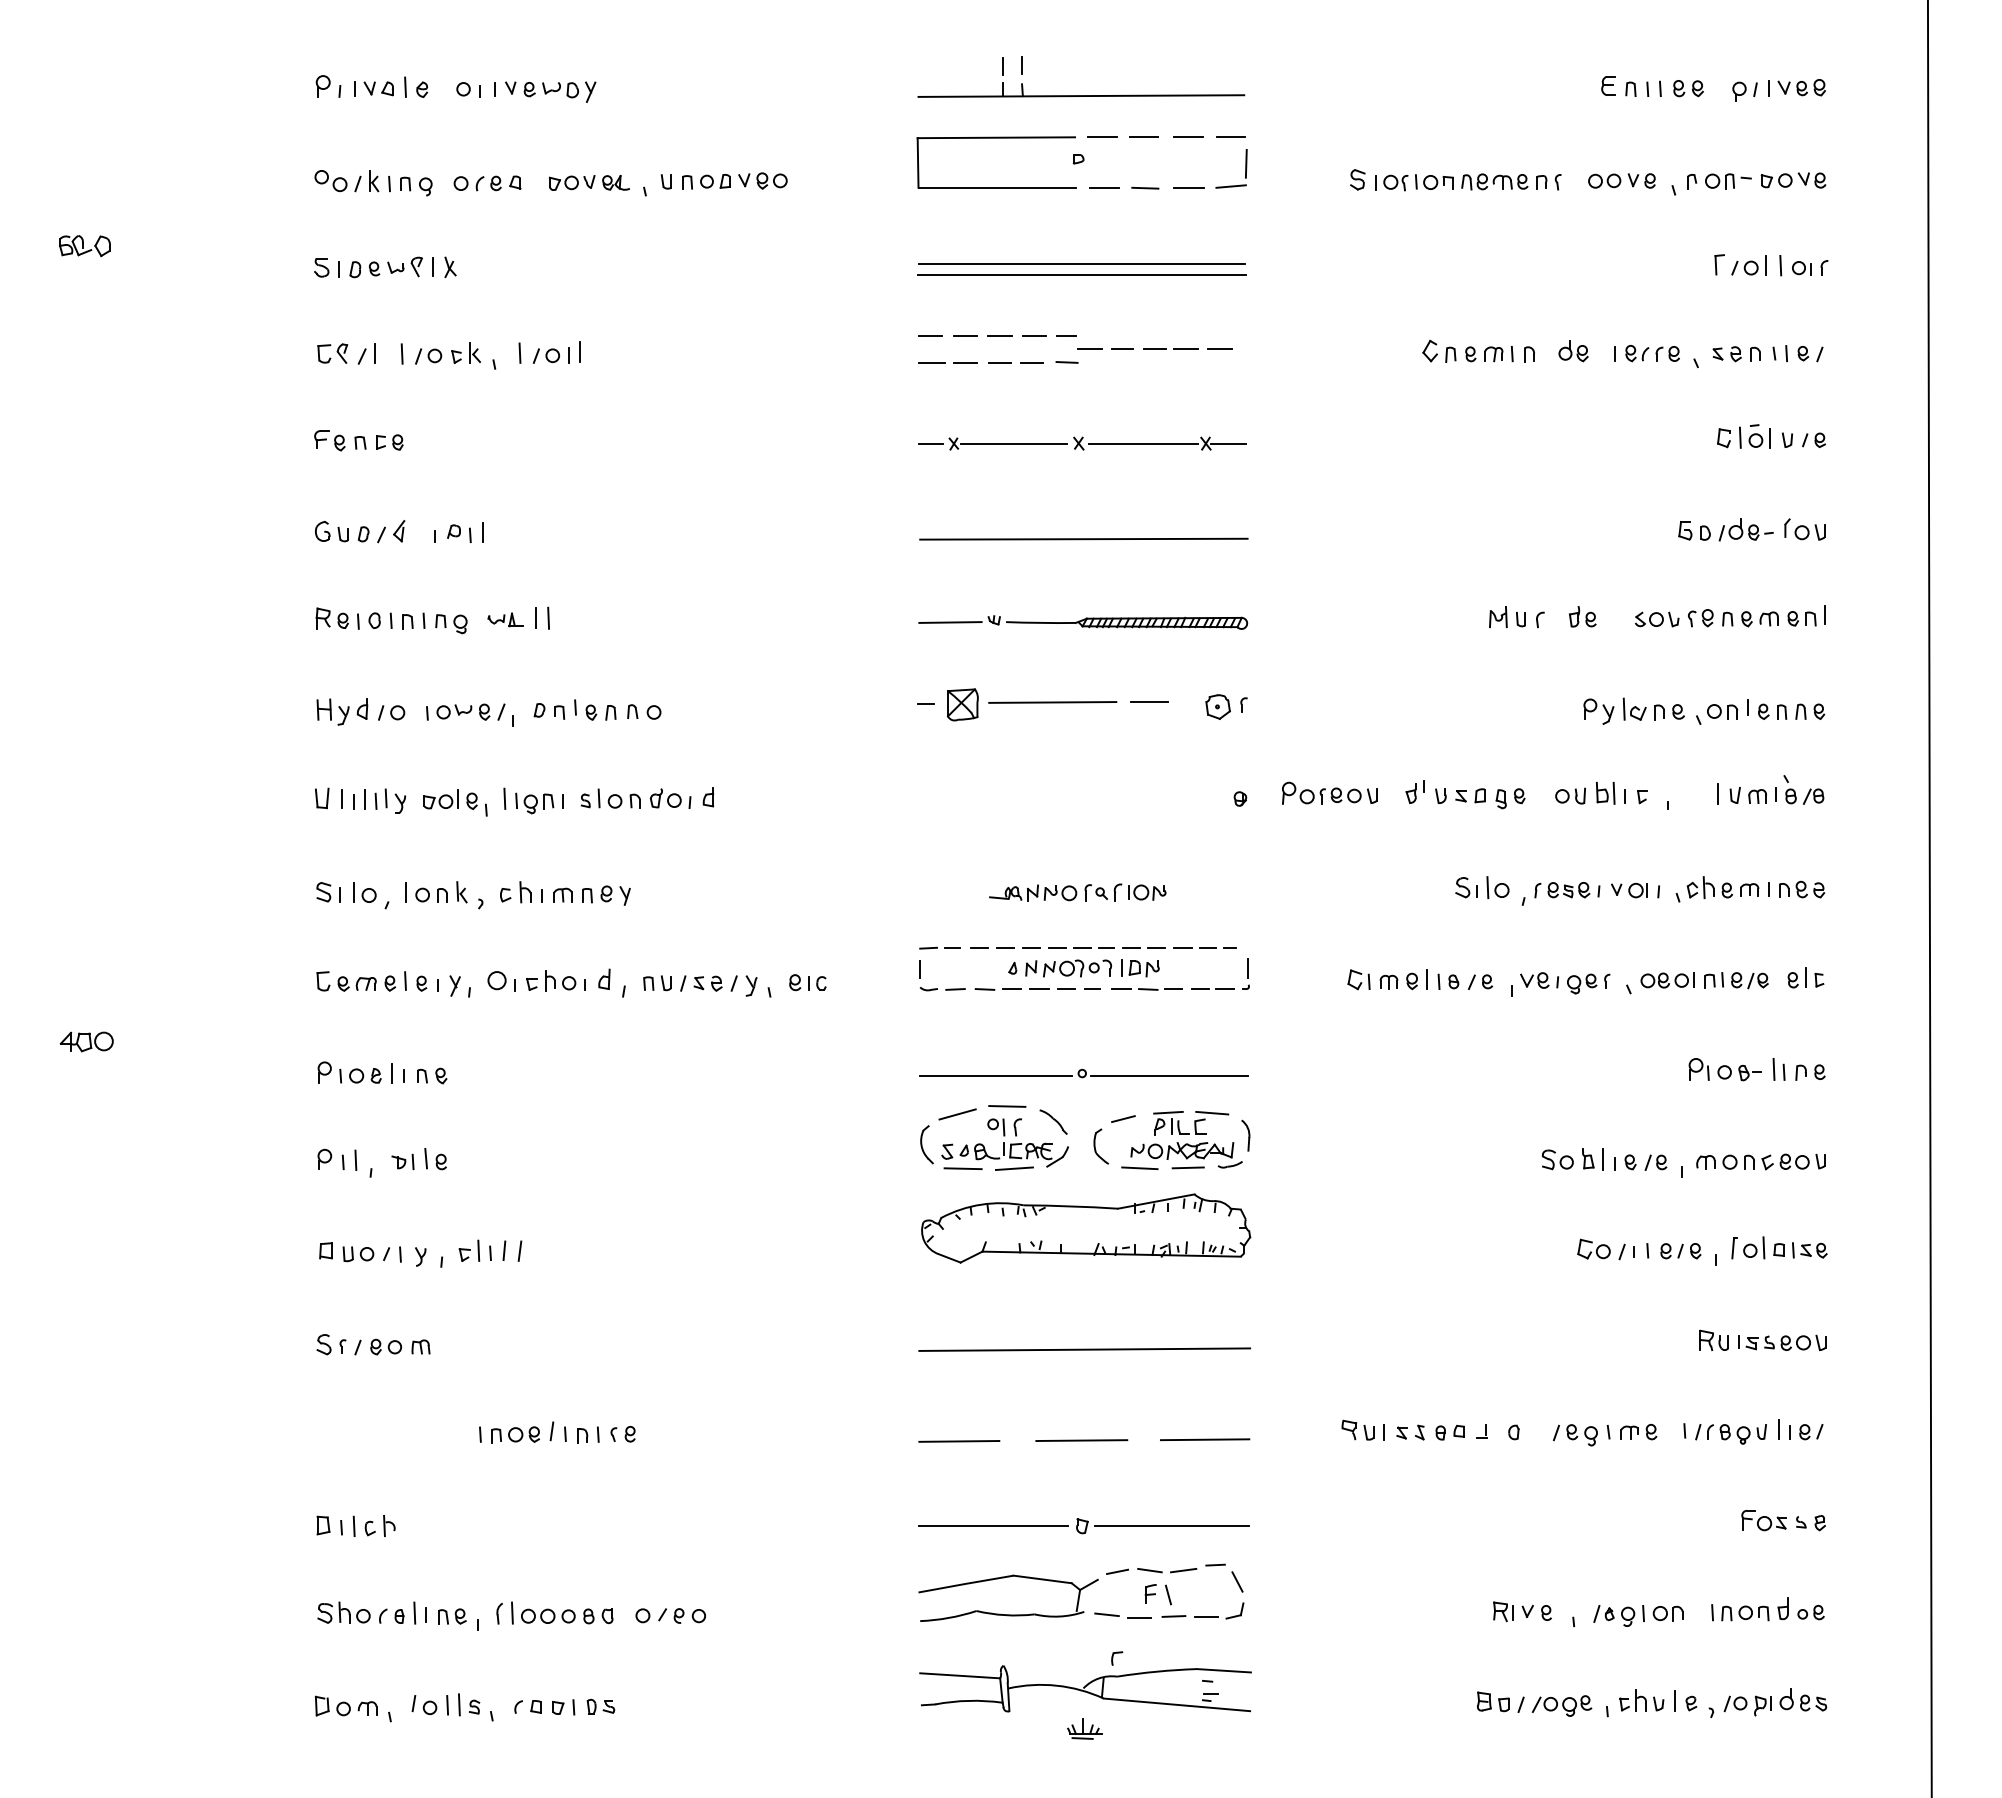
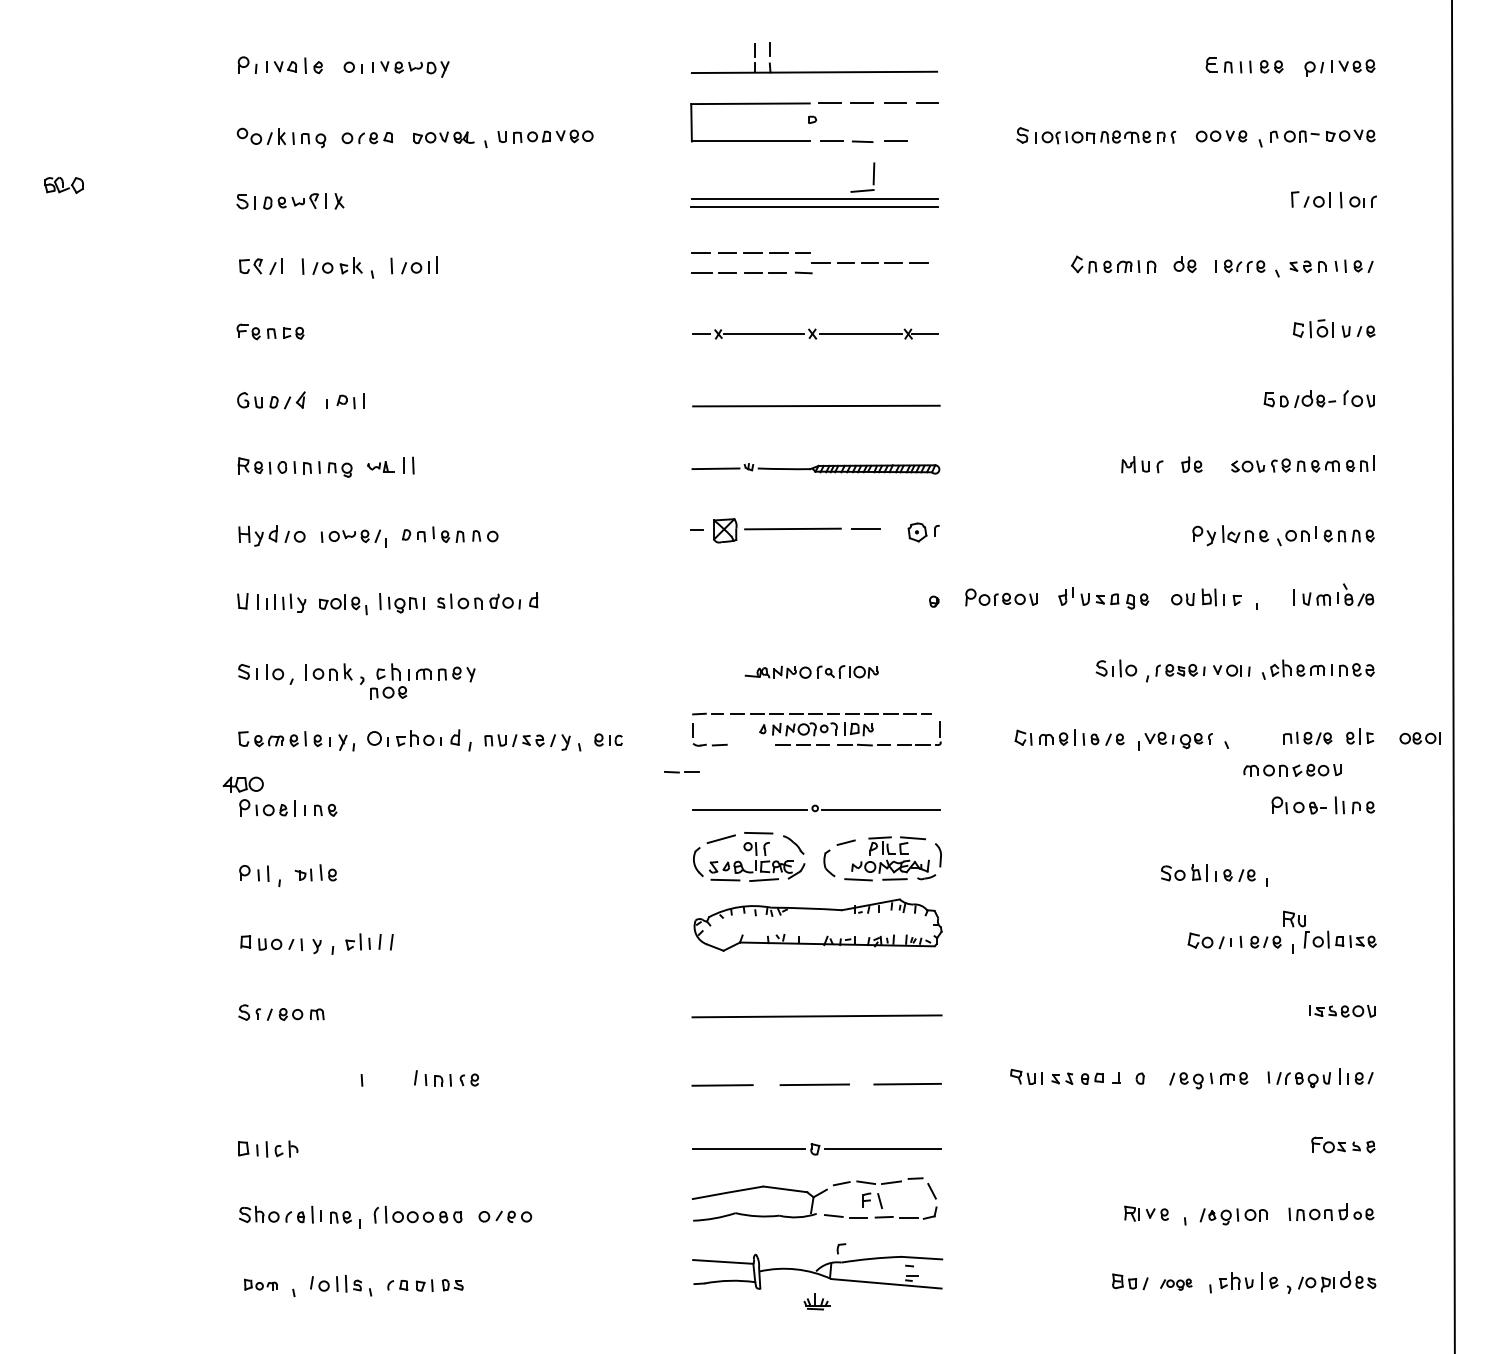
part: (1245, 168) -> (873, 177), moved
part: (1667, 980) -> (1420, 738), moved
line: (995, 989) -> (679, 772), moved
part: (86, 1041) -> (243, 784), moved
part: (1760, 1161) -> (1292, 769), moved
part: (1713, 1339) -> (1294, 918), moved
part: (515, 1434) -> (388, 692), moved
part: (346, 1705) -> (261, 1284), size x0.7
part: (1561, 1705) -> (1176, 1284), size x0.7

